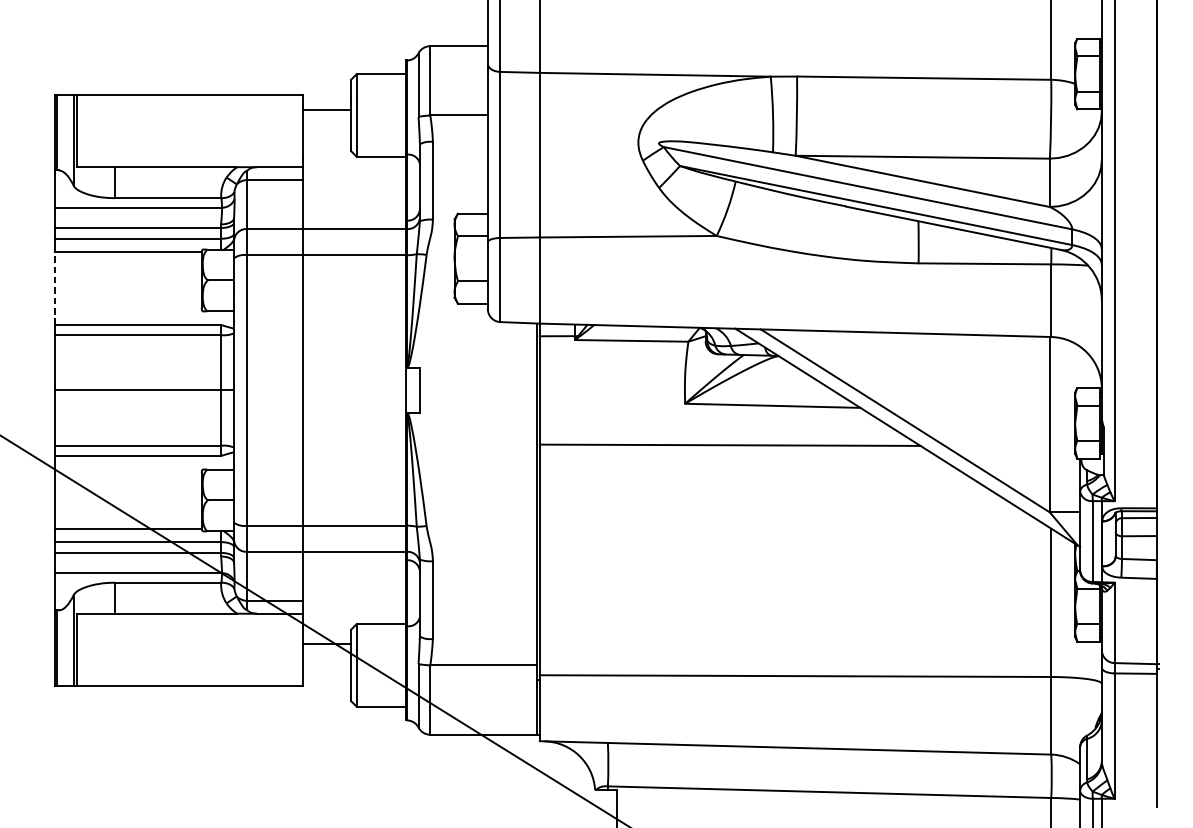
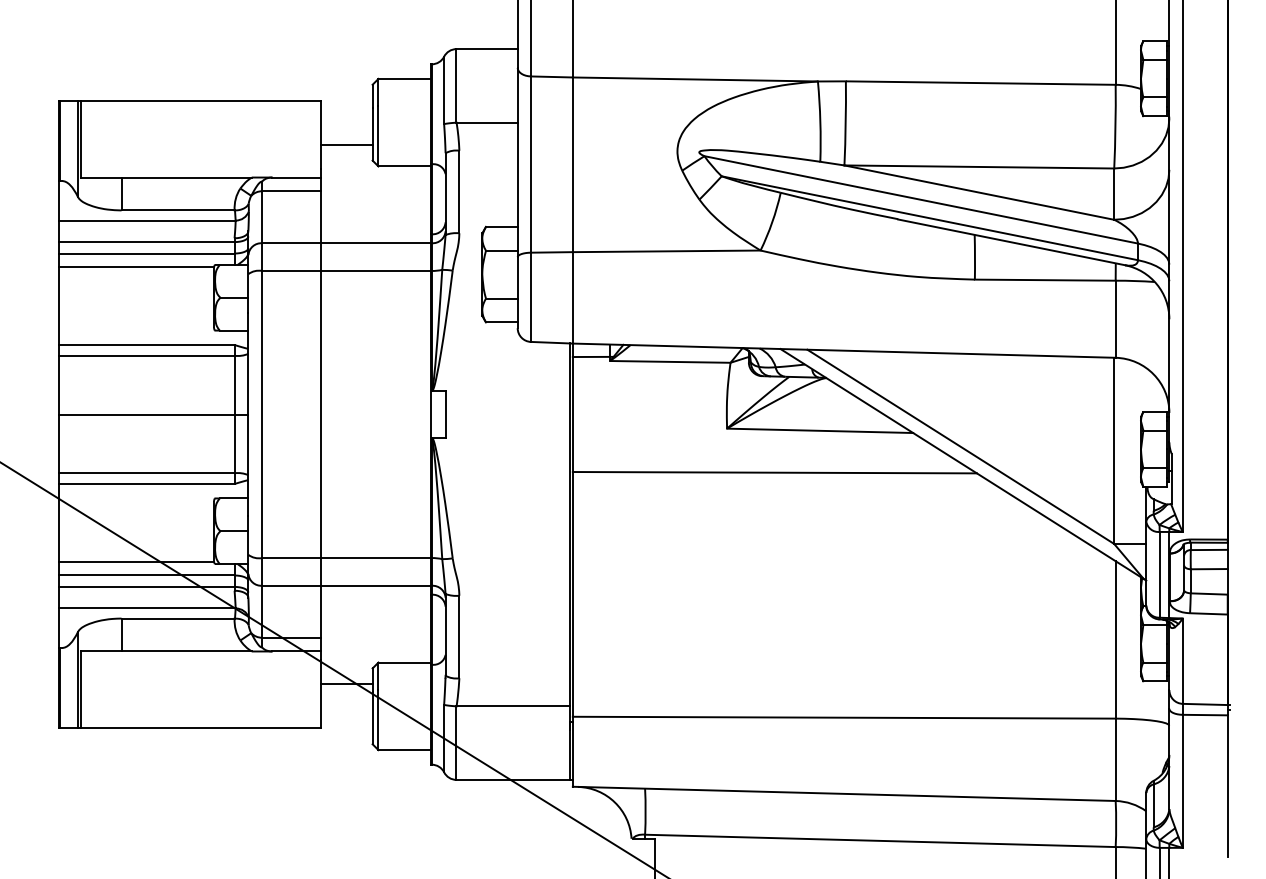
line: (326, 109) -> (346, 145), moved
line: (55, 288) -> (58, 306), dashed -> solid

